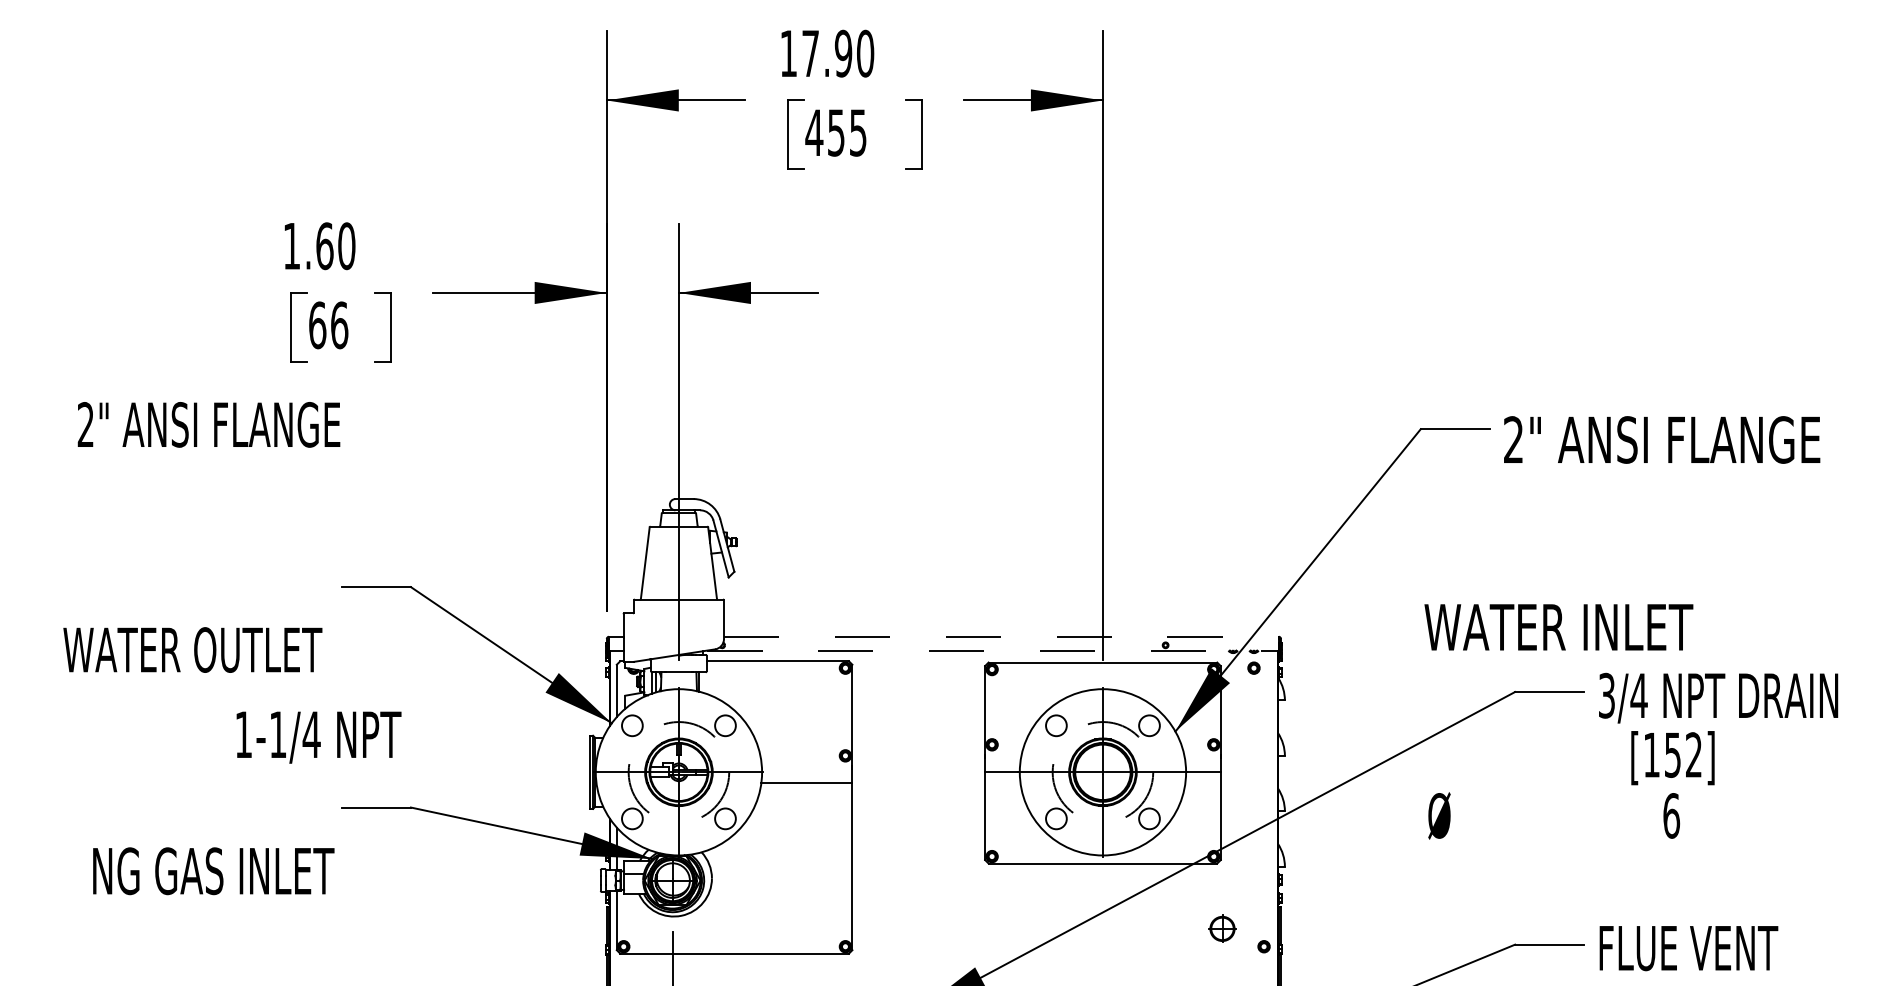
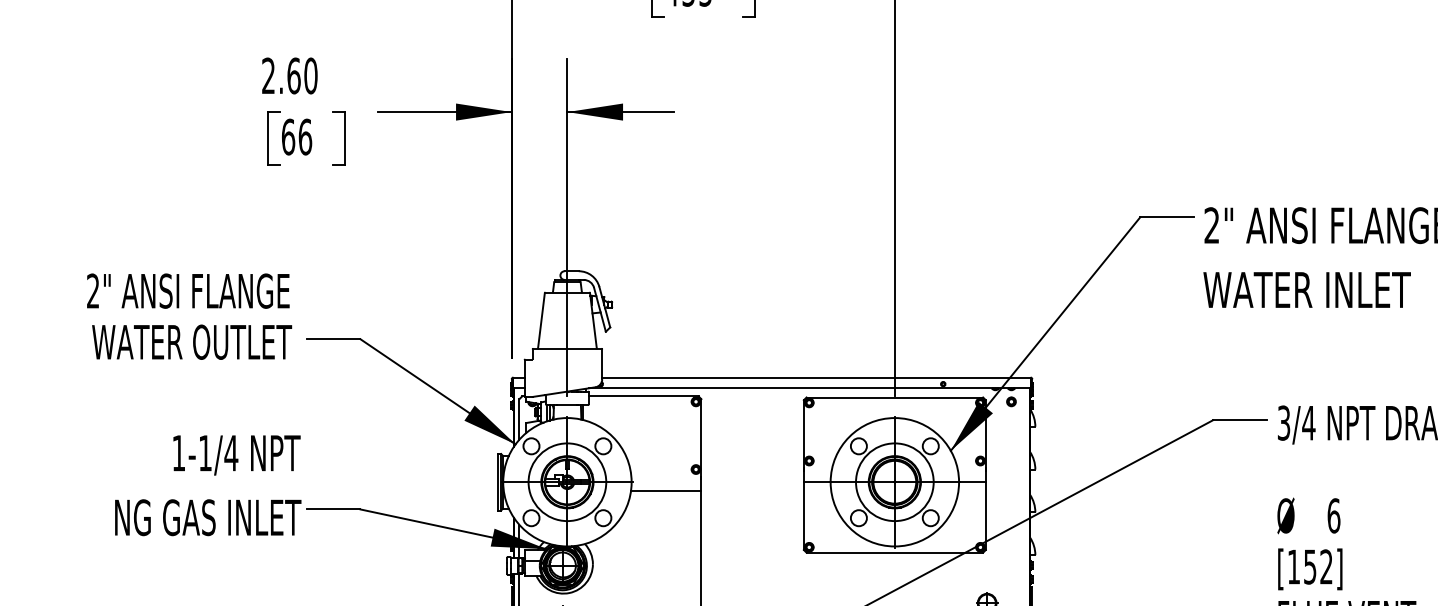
text: (291, 245) -> (268, 75), 1.60 -> 2.60
text: (208, 424) -> (187, 290), moved
text: (1558, 627) -> (1306, 290), moved
line: (1001, 636) -> (816, 377), dashed -> solid
text: (192, 649) -> (191, 341), moved
line: (992, 650) -> (809, 388), dashed -> solid
text: (318, 737) -> (236, 455), moved
text: (1672, 758) -> (1309, 569), moved
circle: (678, 772) -> (567, 482), dashed -> solid
circle: (1102, 772) -> (894, 482), dashed -> solid
text: (1439, 815) -> (1286, 515), moved
text: (213, 871) -> (208, 517), moved

